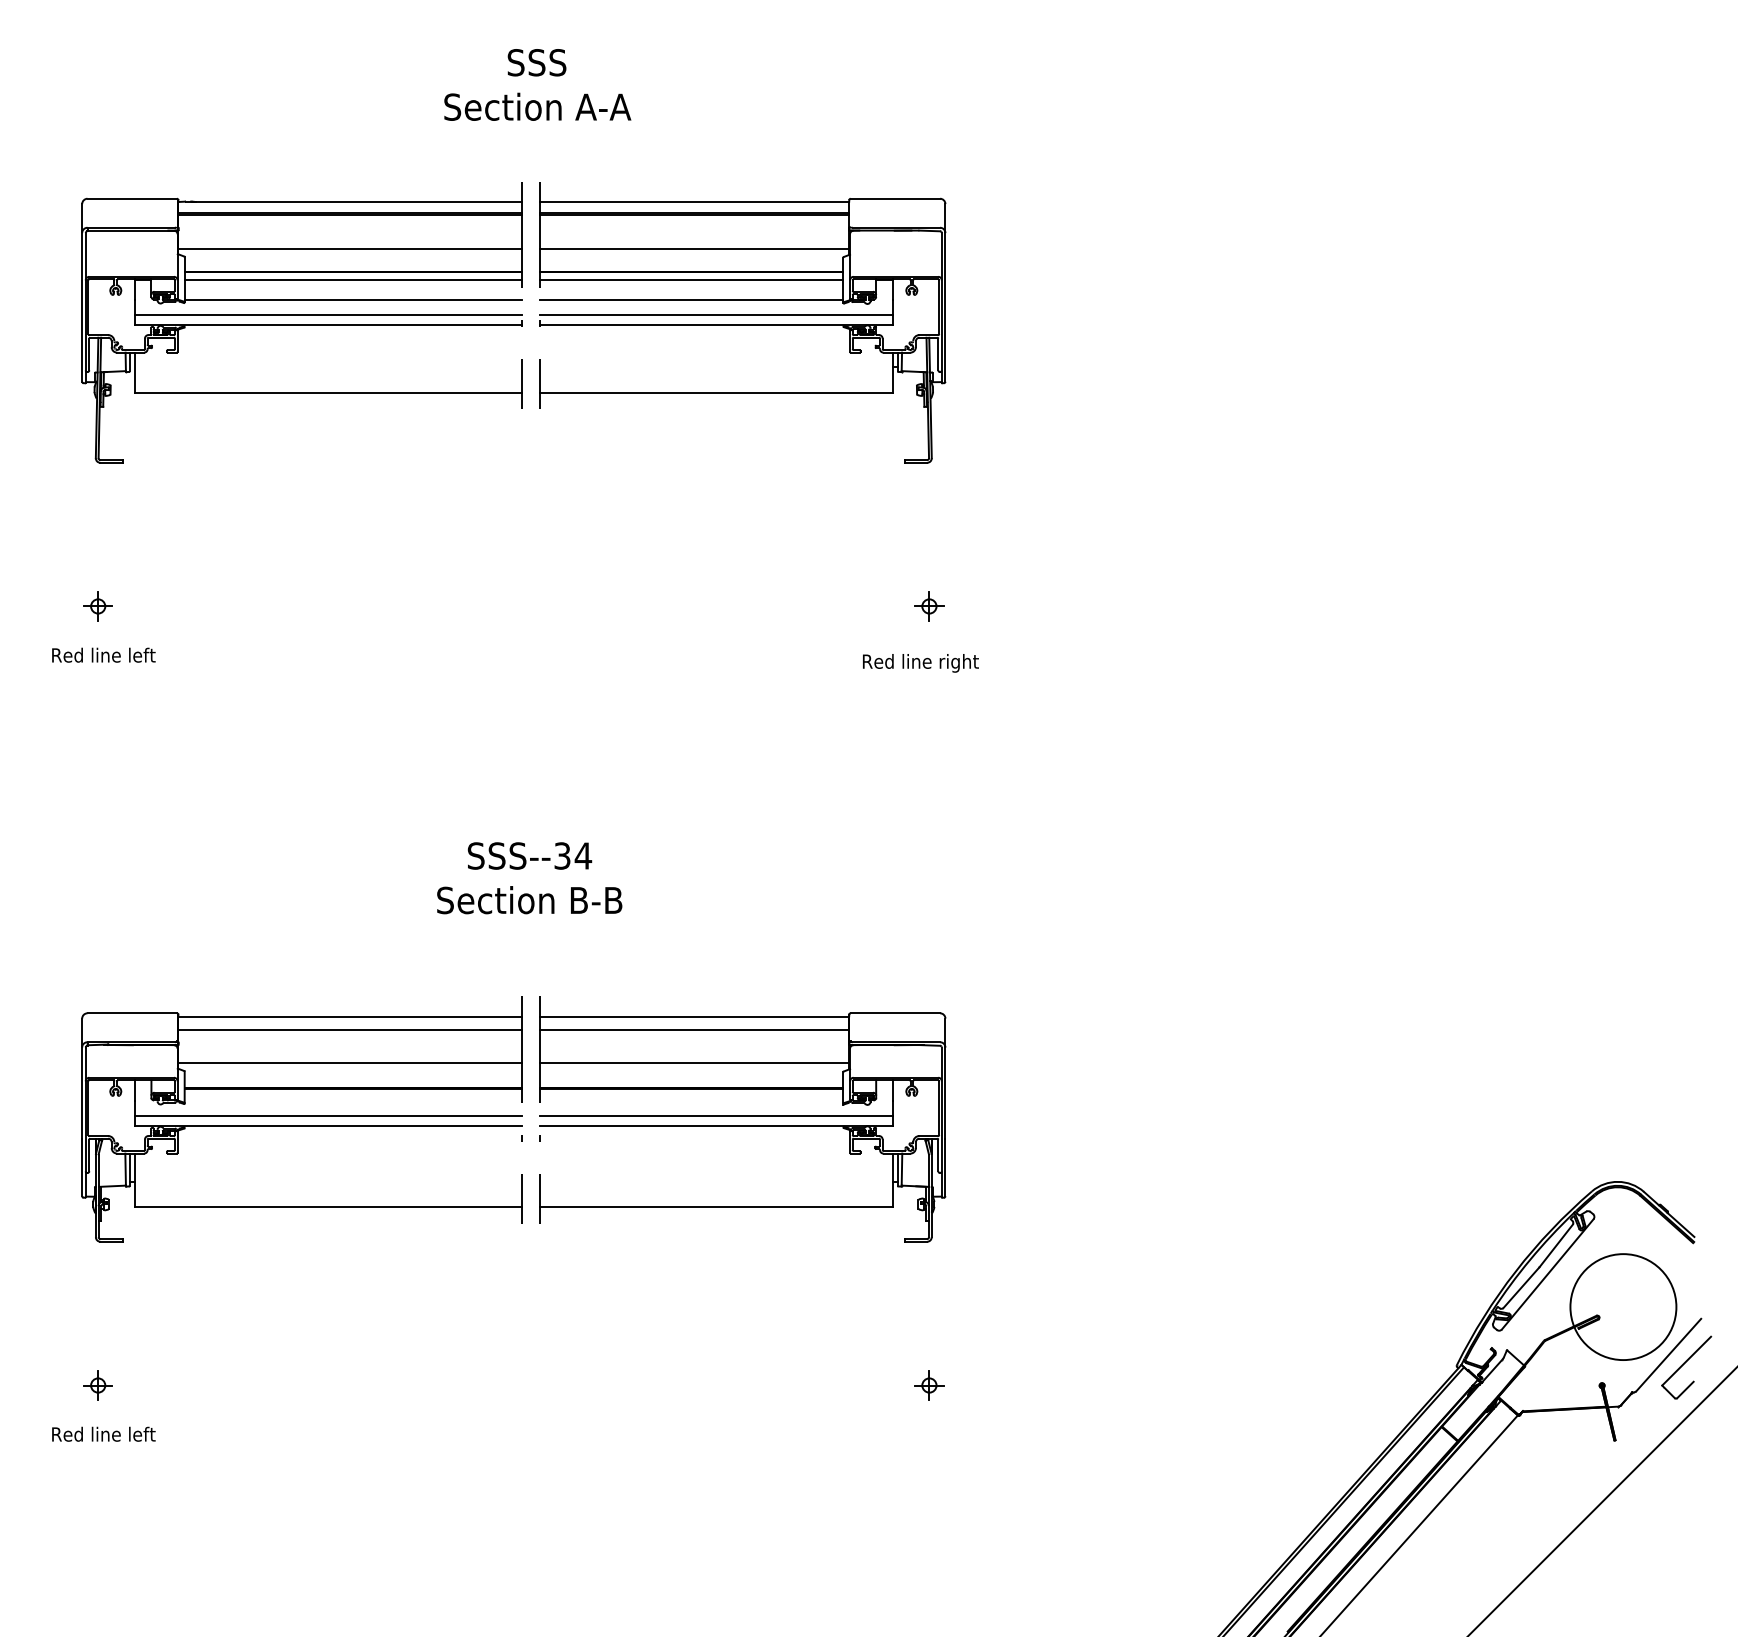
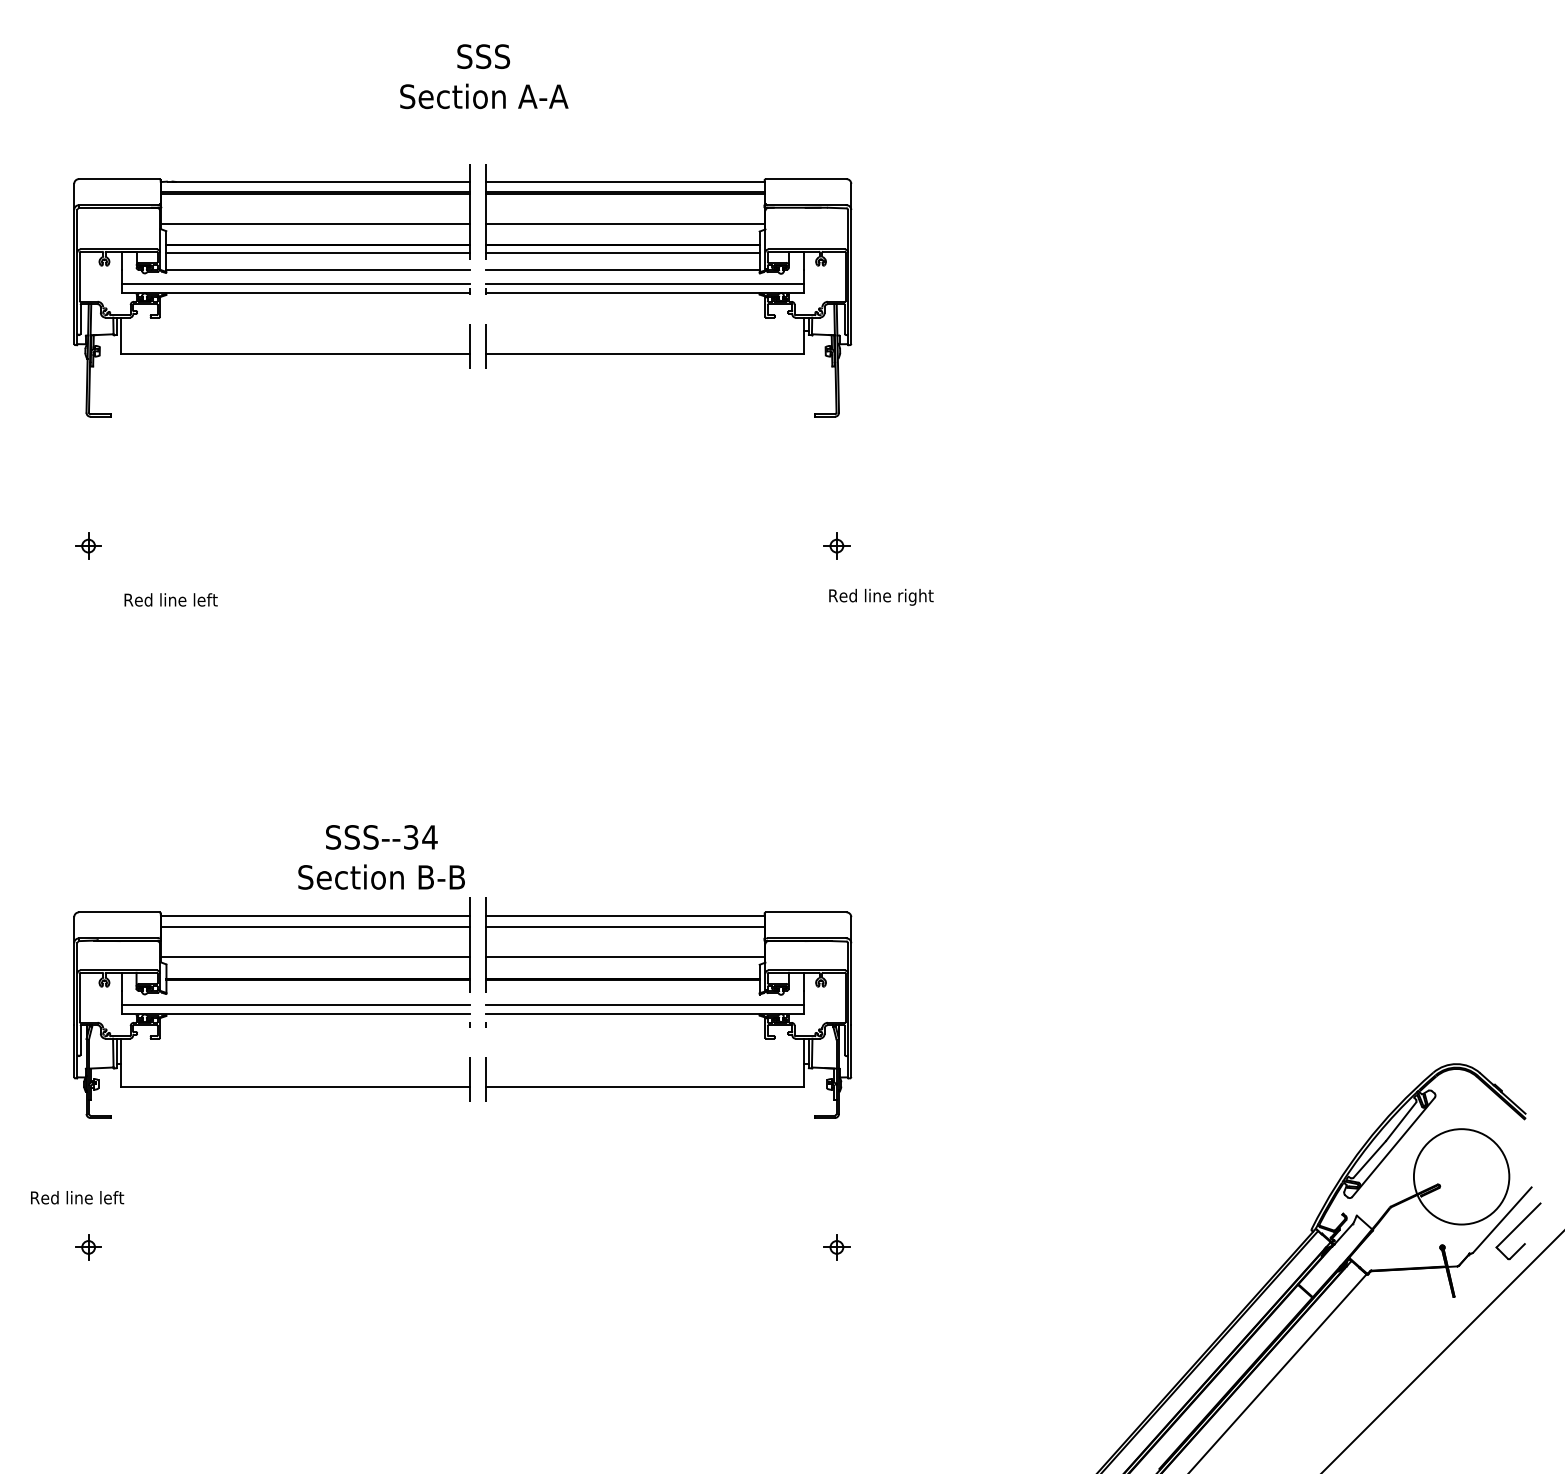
text: (103, 654) -> (170, 599), moved
text: (920, 663) -> (881, 597), moved
text: (529, 878) -> (381, 857), moved
text: (103, 1433) -> (77, 1197), moved

